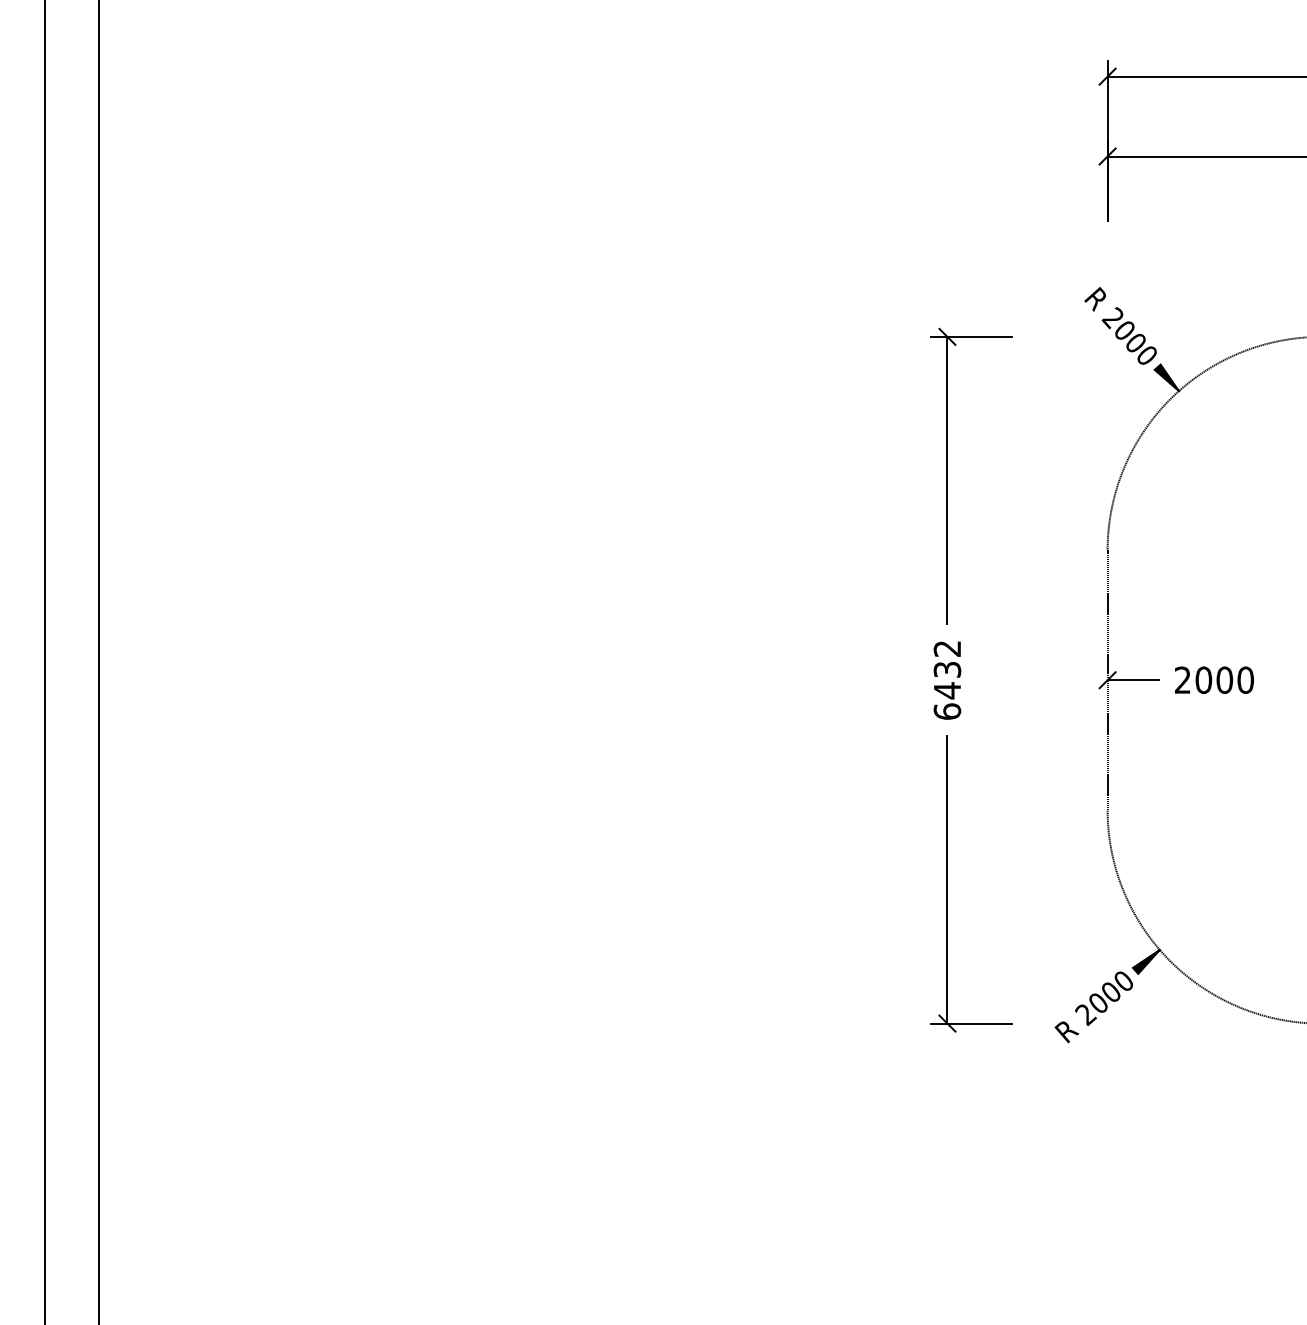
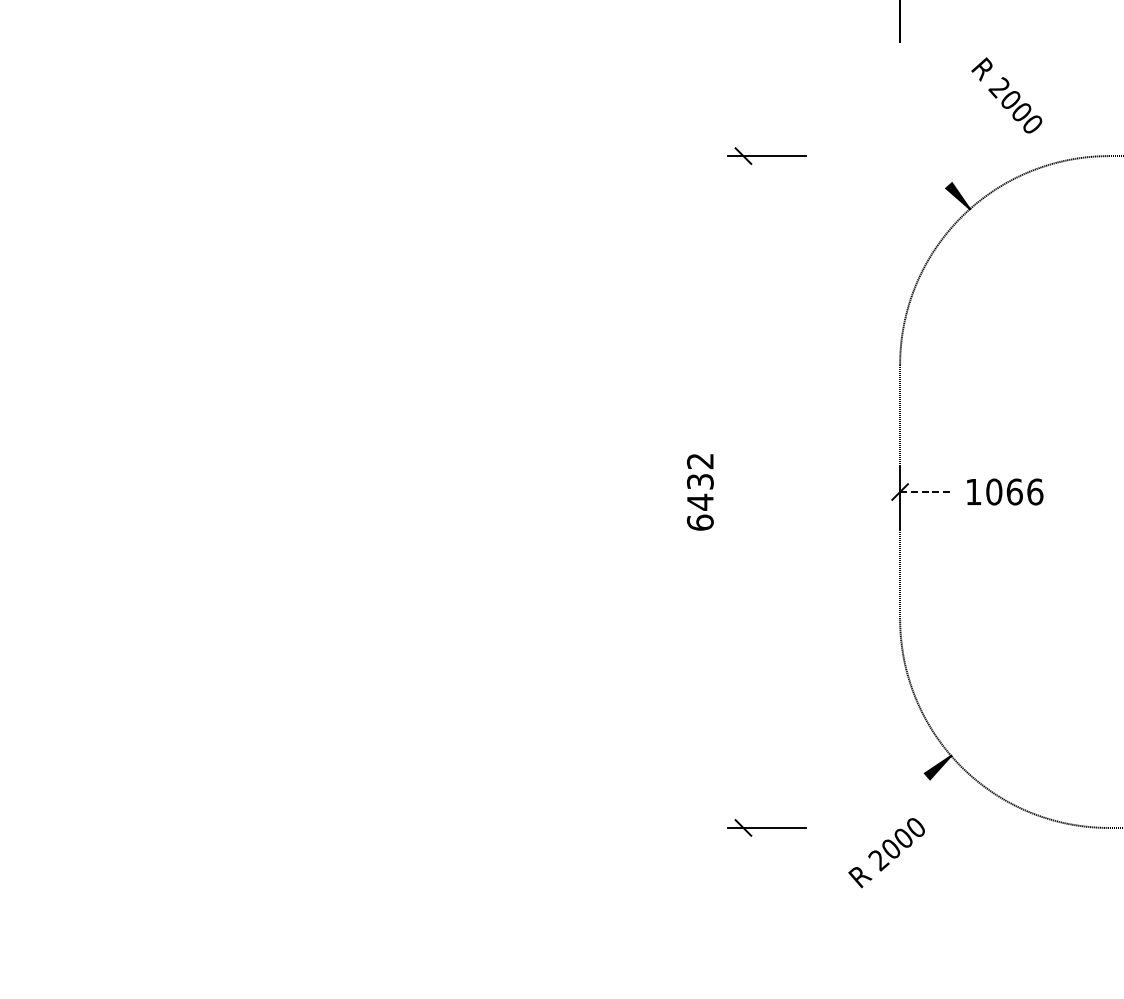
text: (1120, 325) -> (1006, 95), moved
line: (947, 480) -> (743, 296), removed
text: (1214, 679) -> (1004, 491), 2000 -> 1066
text: (947, 680) -> (700, 492), moved
line: (1133, 680) -> (925, 492), solid -> dashed
line: (947, 879) -> (743, 686), removed
text: (1093, 1007) -> (886, 853), moved

